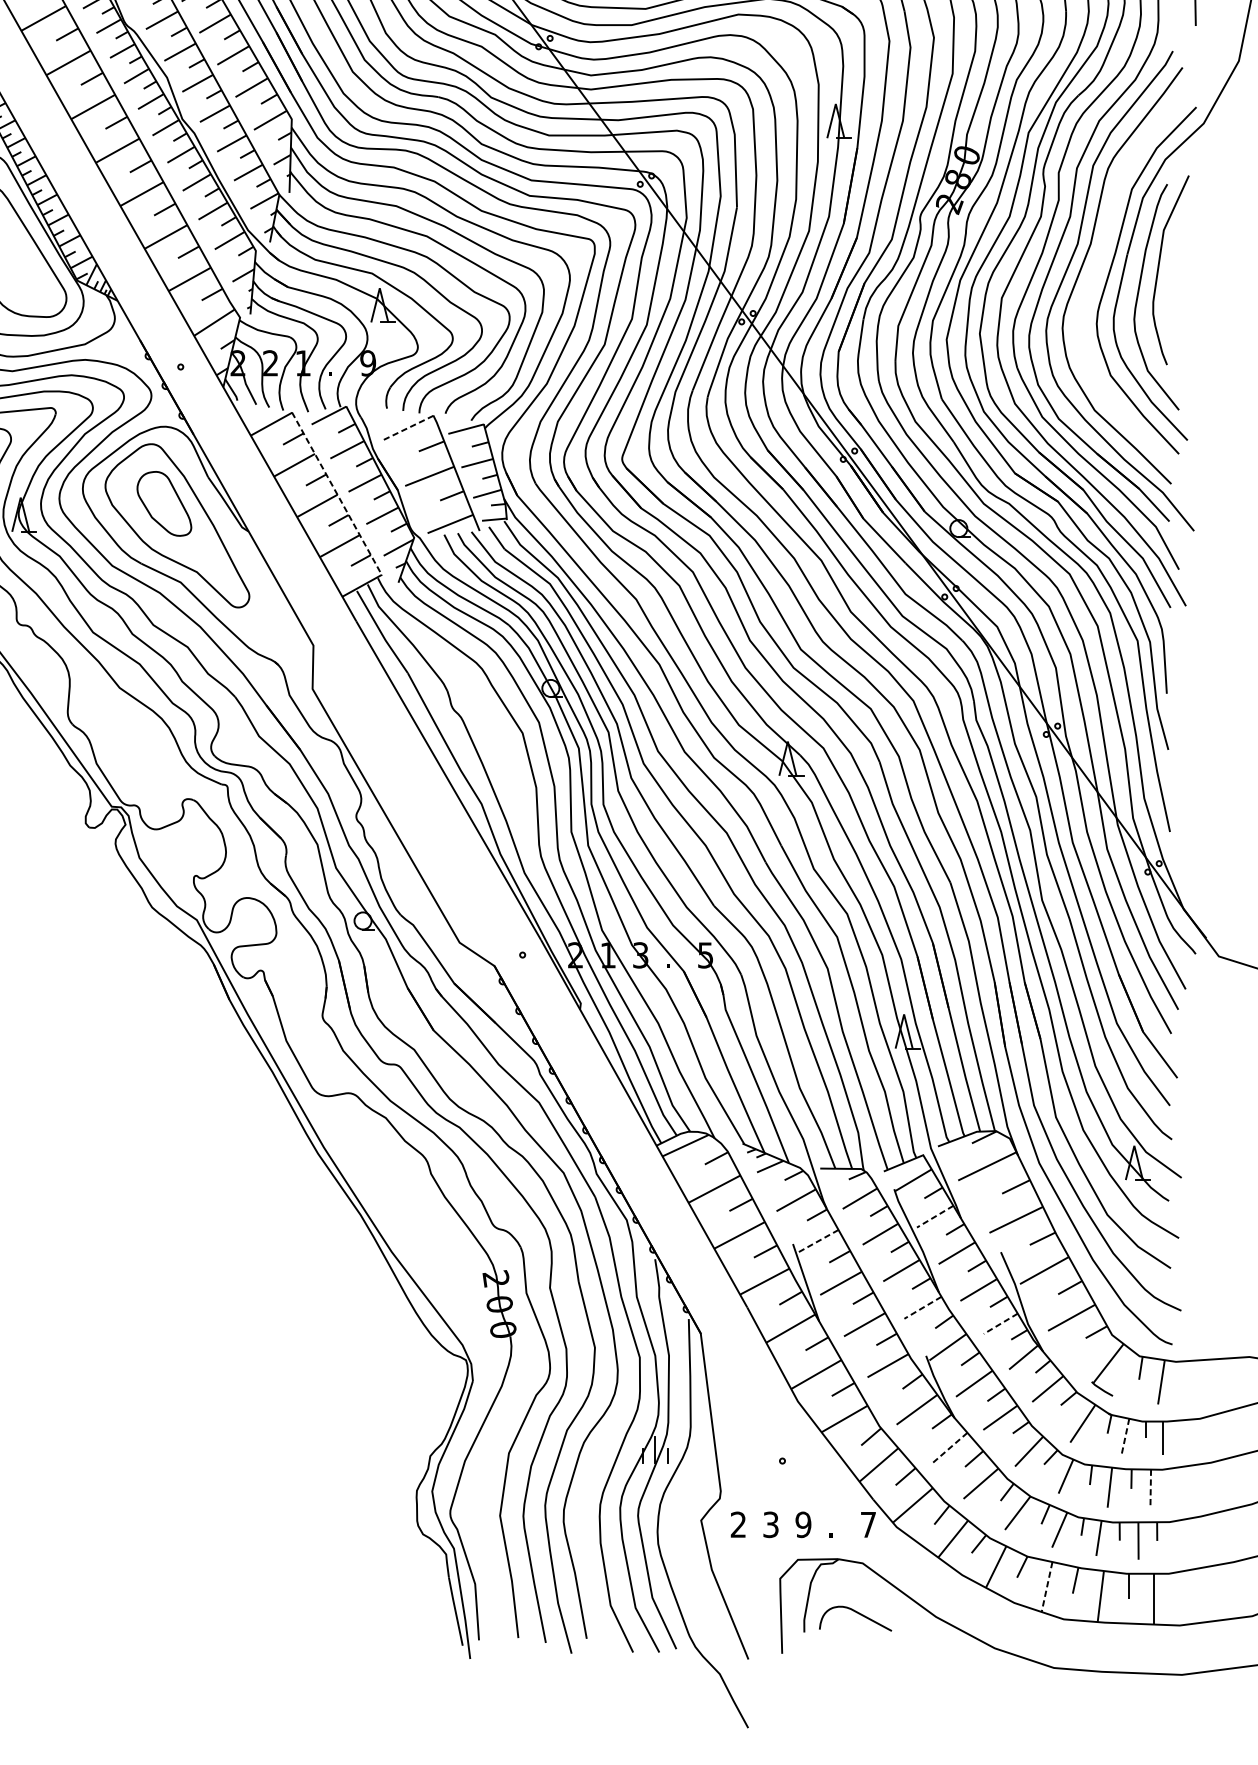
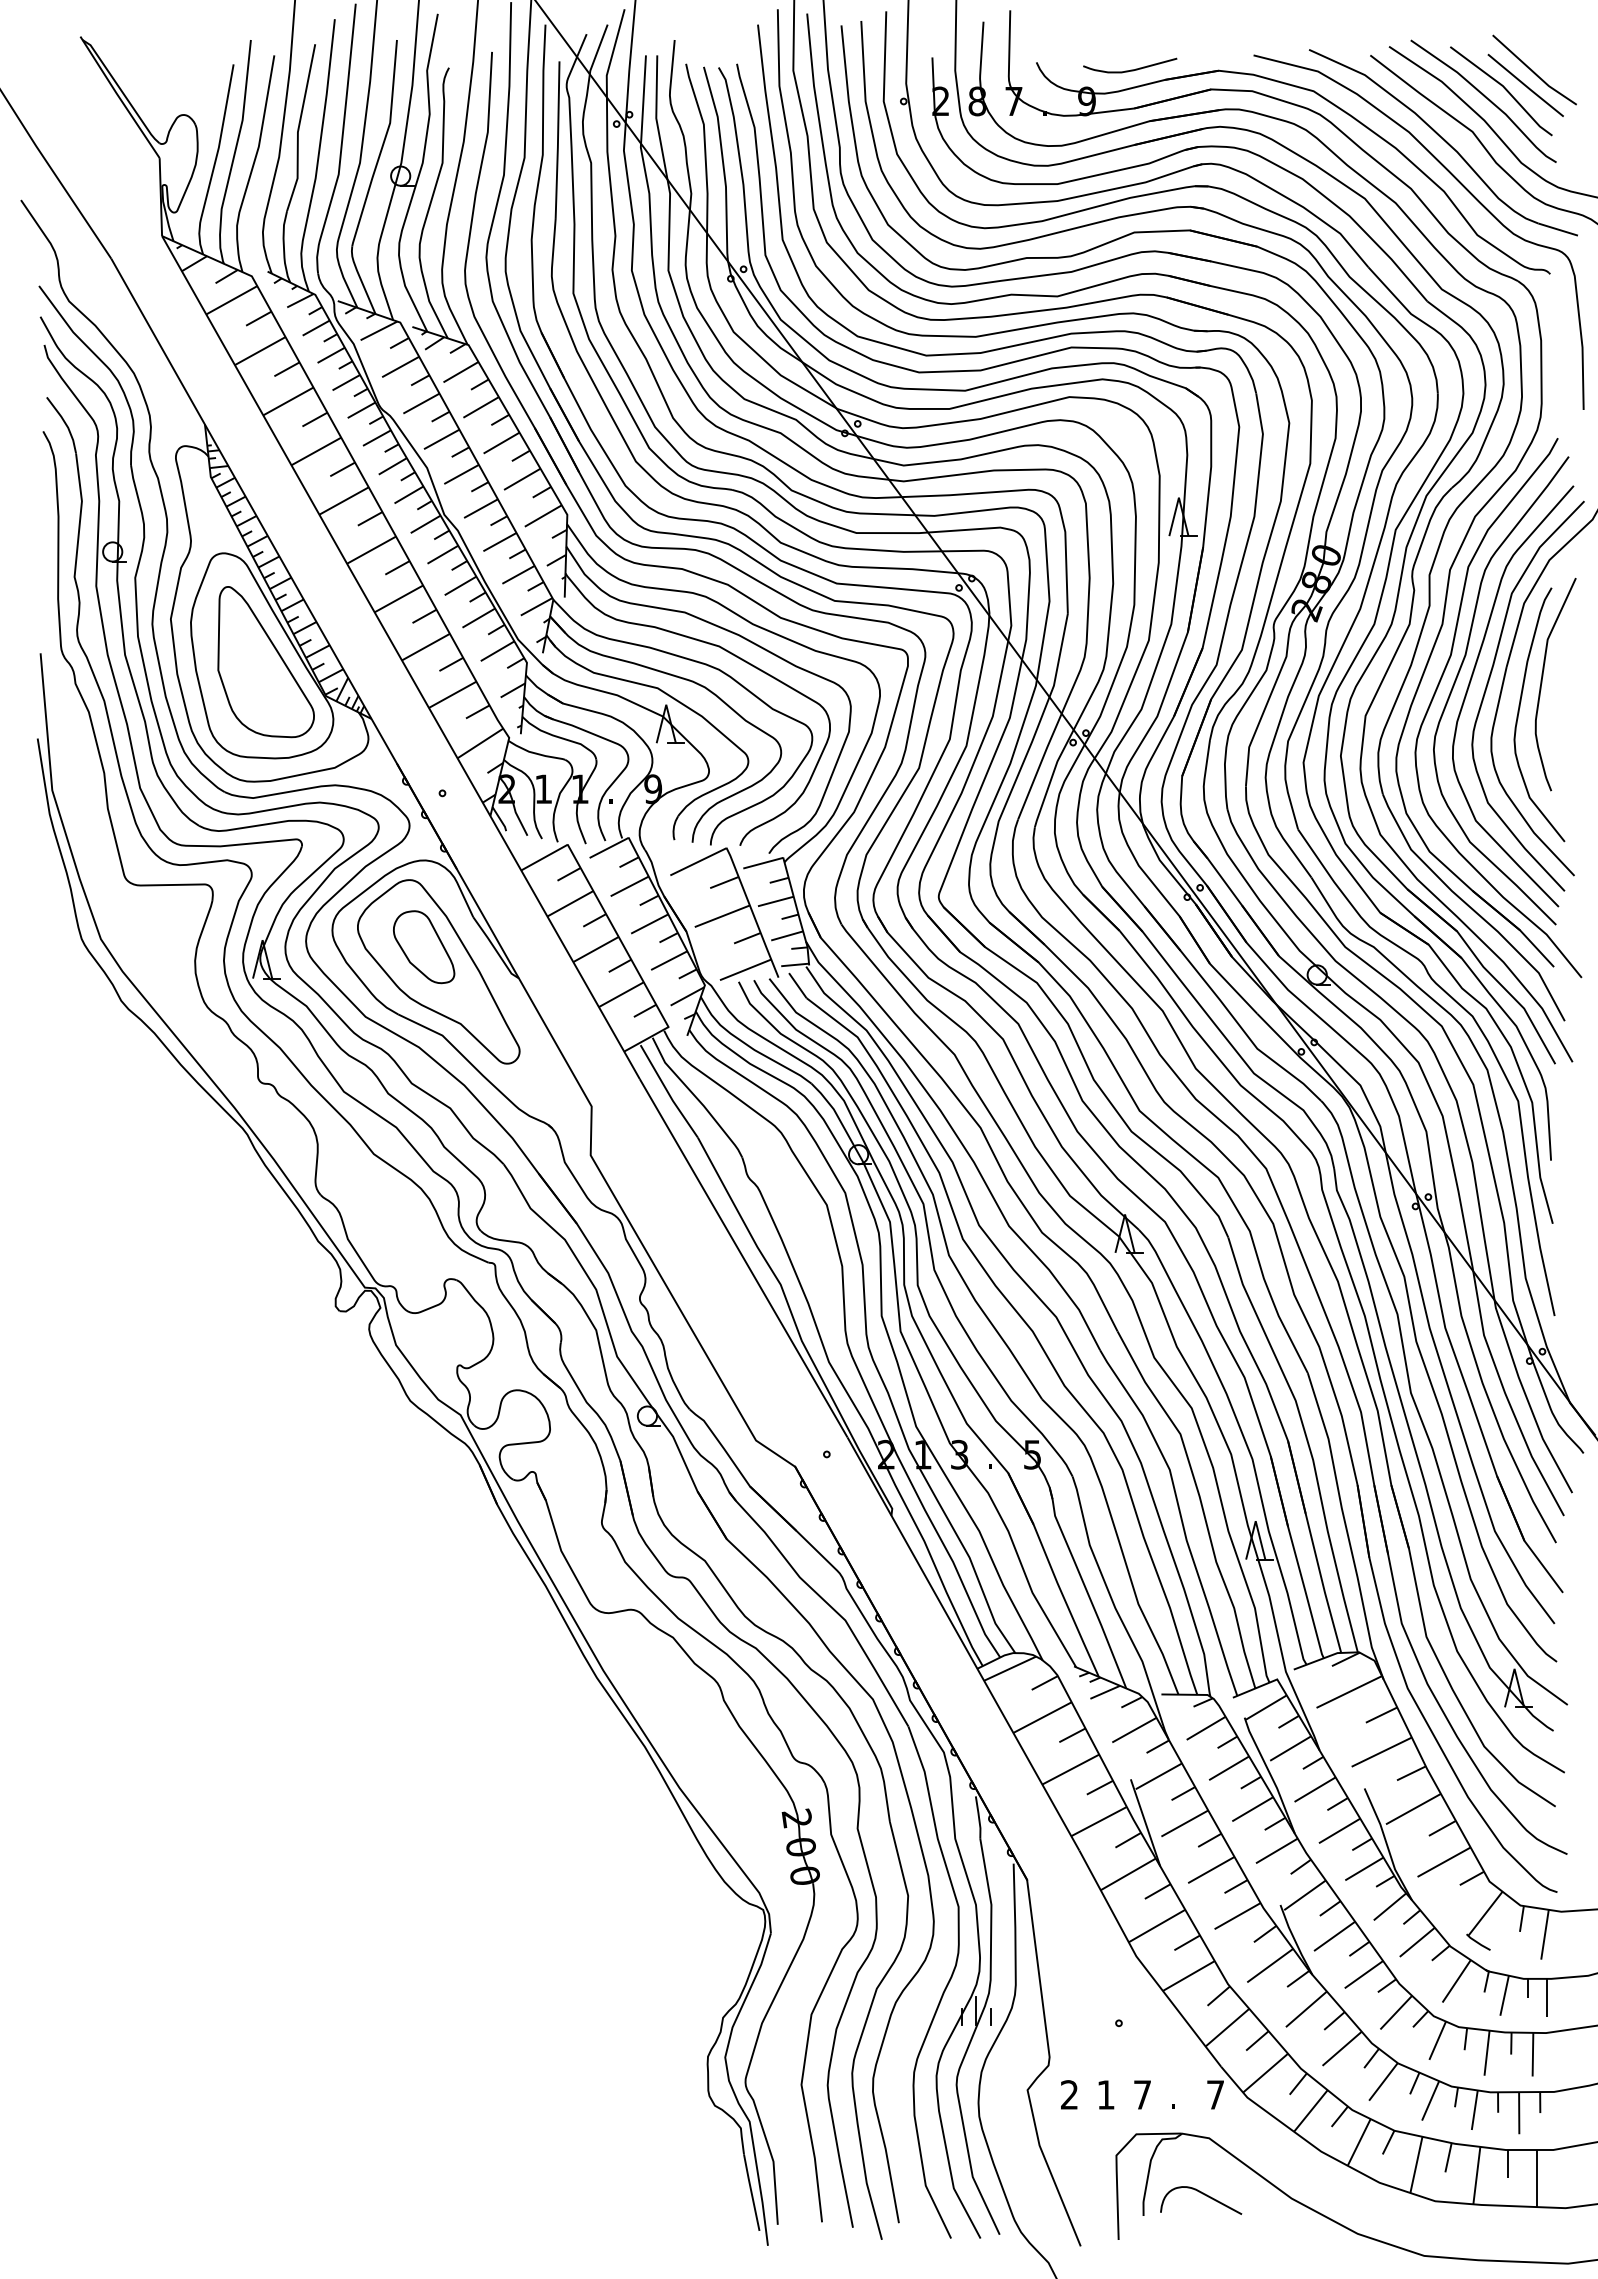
curve: (1096, 267) -> (1471, 681), added
text: (270, 362) -> (543, 788), 2 -> 1
line: (408, 428) -> (698, 862), dashed -> solid
line: (337, 494) -> (618, 936), dashed -> solid
line: (935, 1216) -> (1290, 1748), dashed -> solid
line: (817, 1241) -> (1158, 1776), dashed -> solid
line: (922, 1308) -> (1276, 1851), dashed -> solid
line: (999, 1324) -> (1363, 1869), dashed -> solid
line: (1125, 1437) -> (1504, 1996), dashed -> solid
line: (949, 1448) -> (1306, 2009), dashed -> solid
line: (1150, 1488) -> (1532, 2054), dashed -> solid
text: (770, 1524) -> (1105, 2094), 3 -> 1
text: (803, 1524) -> (1142, 2094), 9 -> 7
line: (1047, 1586) -> (1416, 2164), dashed -> solid

